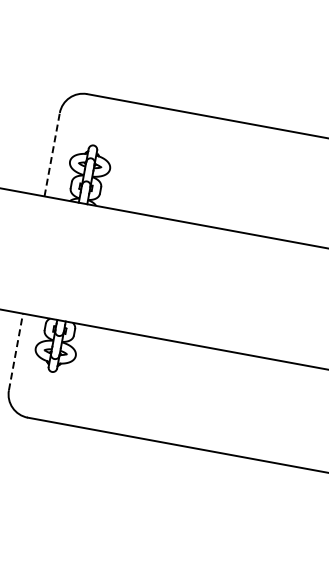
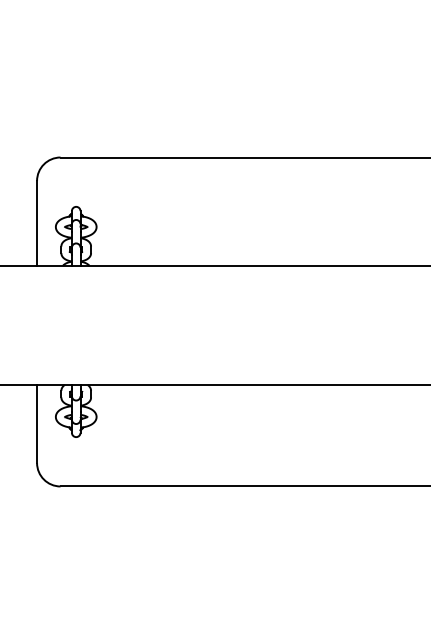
line: (52, 153) -> (37, 222), dashed -> solid
line: (16, 352) -> (37, 424), dashed -> solid

